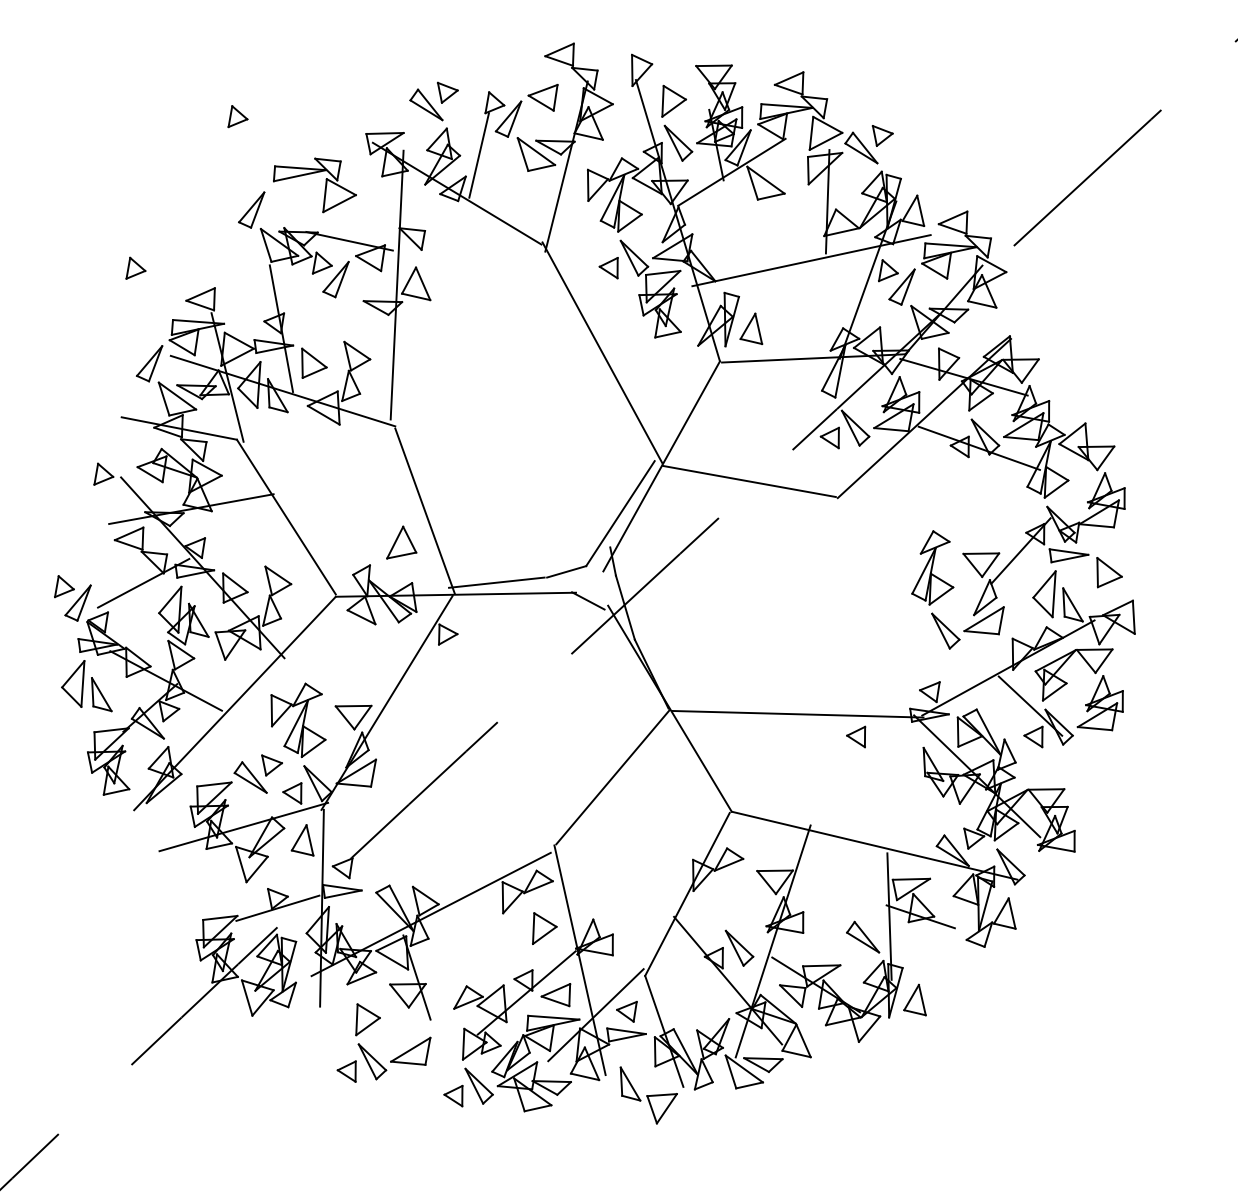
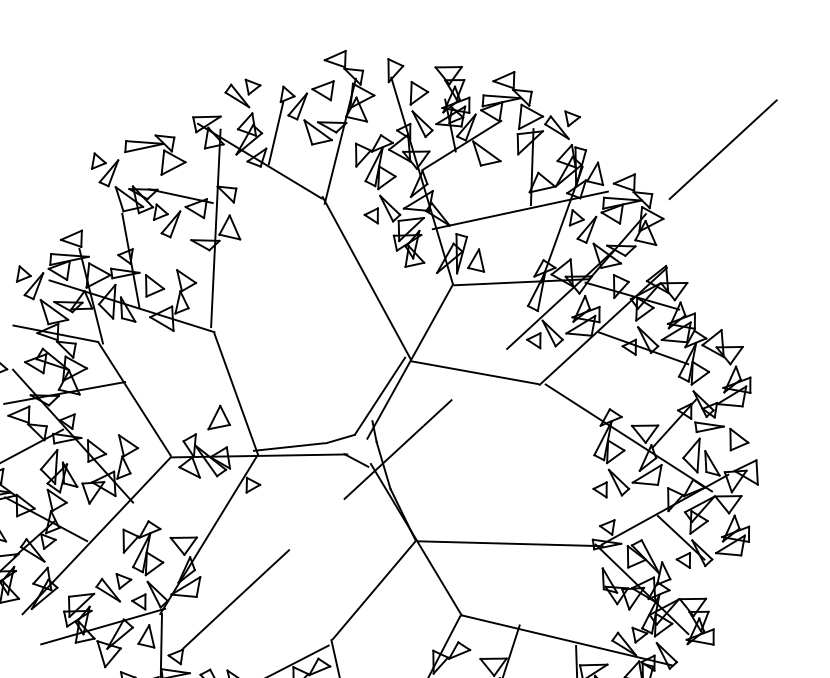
part: (237, 116) -> (98, 161), moved
part: (135, 267) -> (23, 273), moved
line: (959, 570) -> (629, 438), added
part: (856, 736) -> (600, 489), moved

